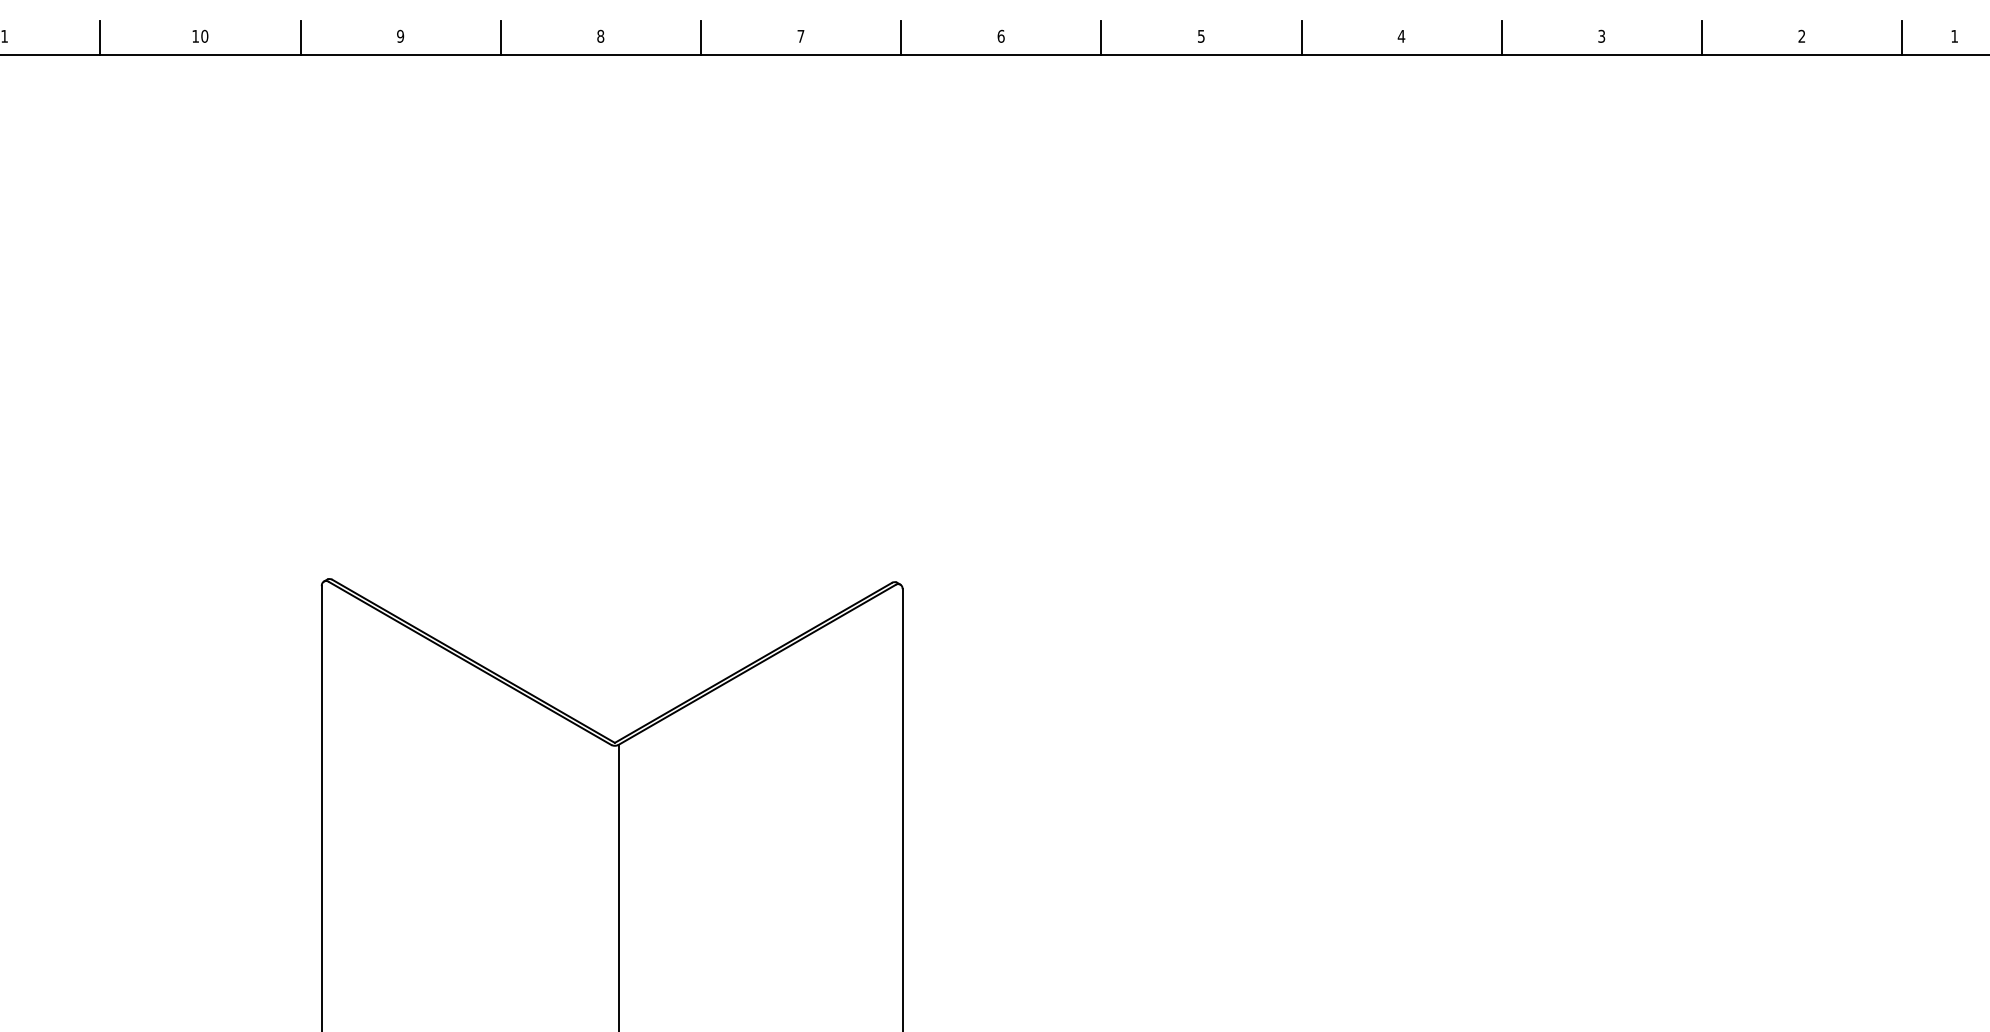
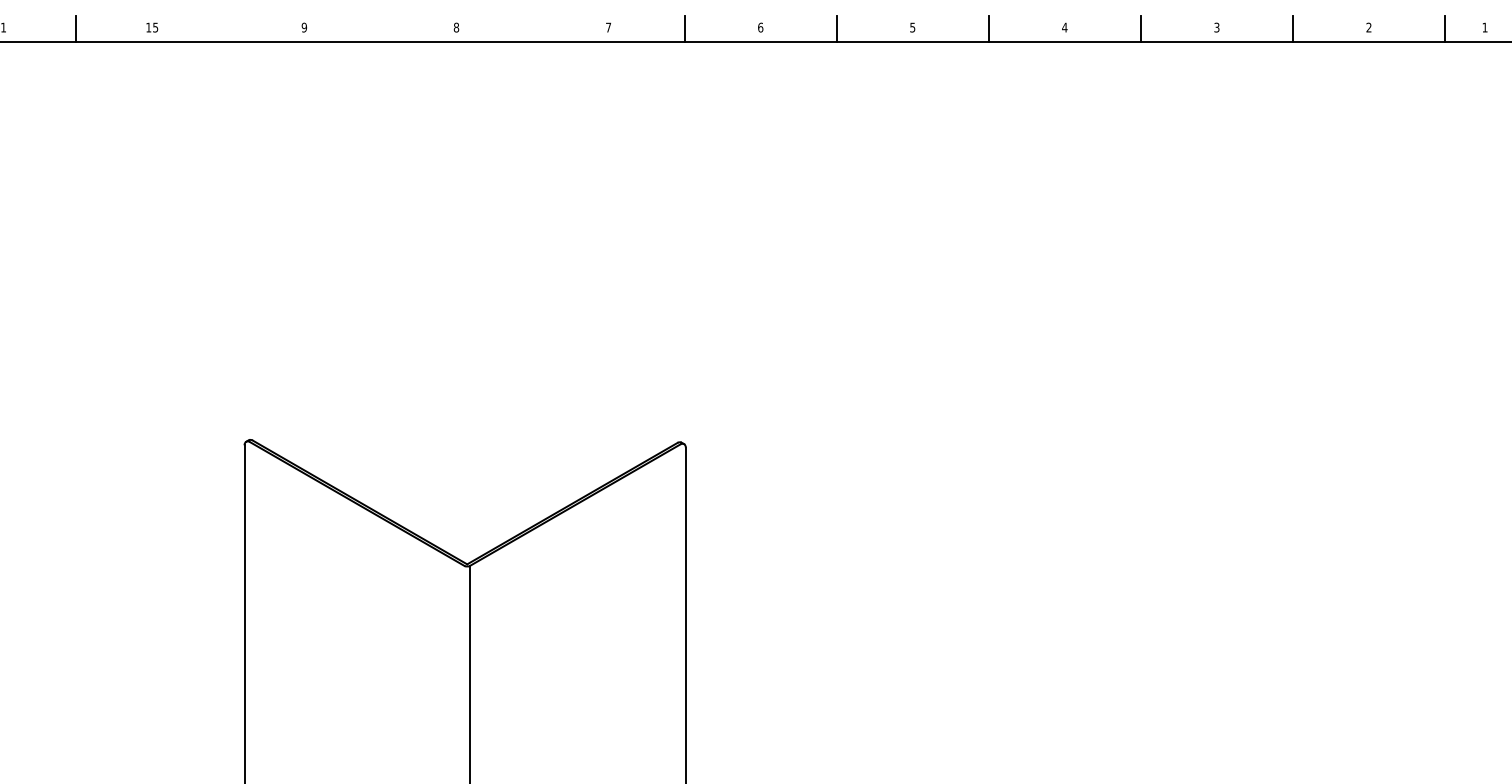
text: (204, 35) -> (155, 26), 10 -> 15
line: (300, 38) -> (228, 29), removed
line: (500, 38) -> (380, 29), removed
line: (701, 38) -> (533, 29), removed

